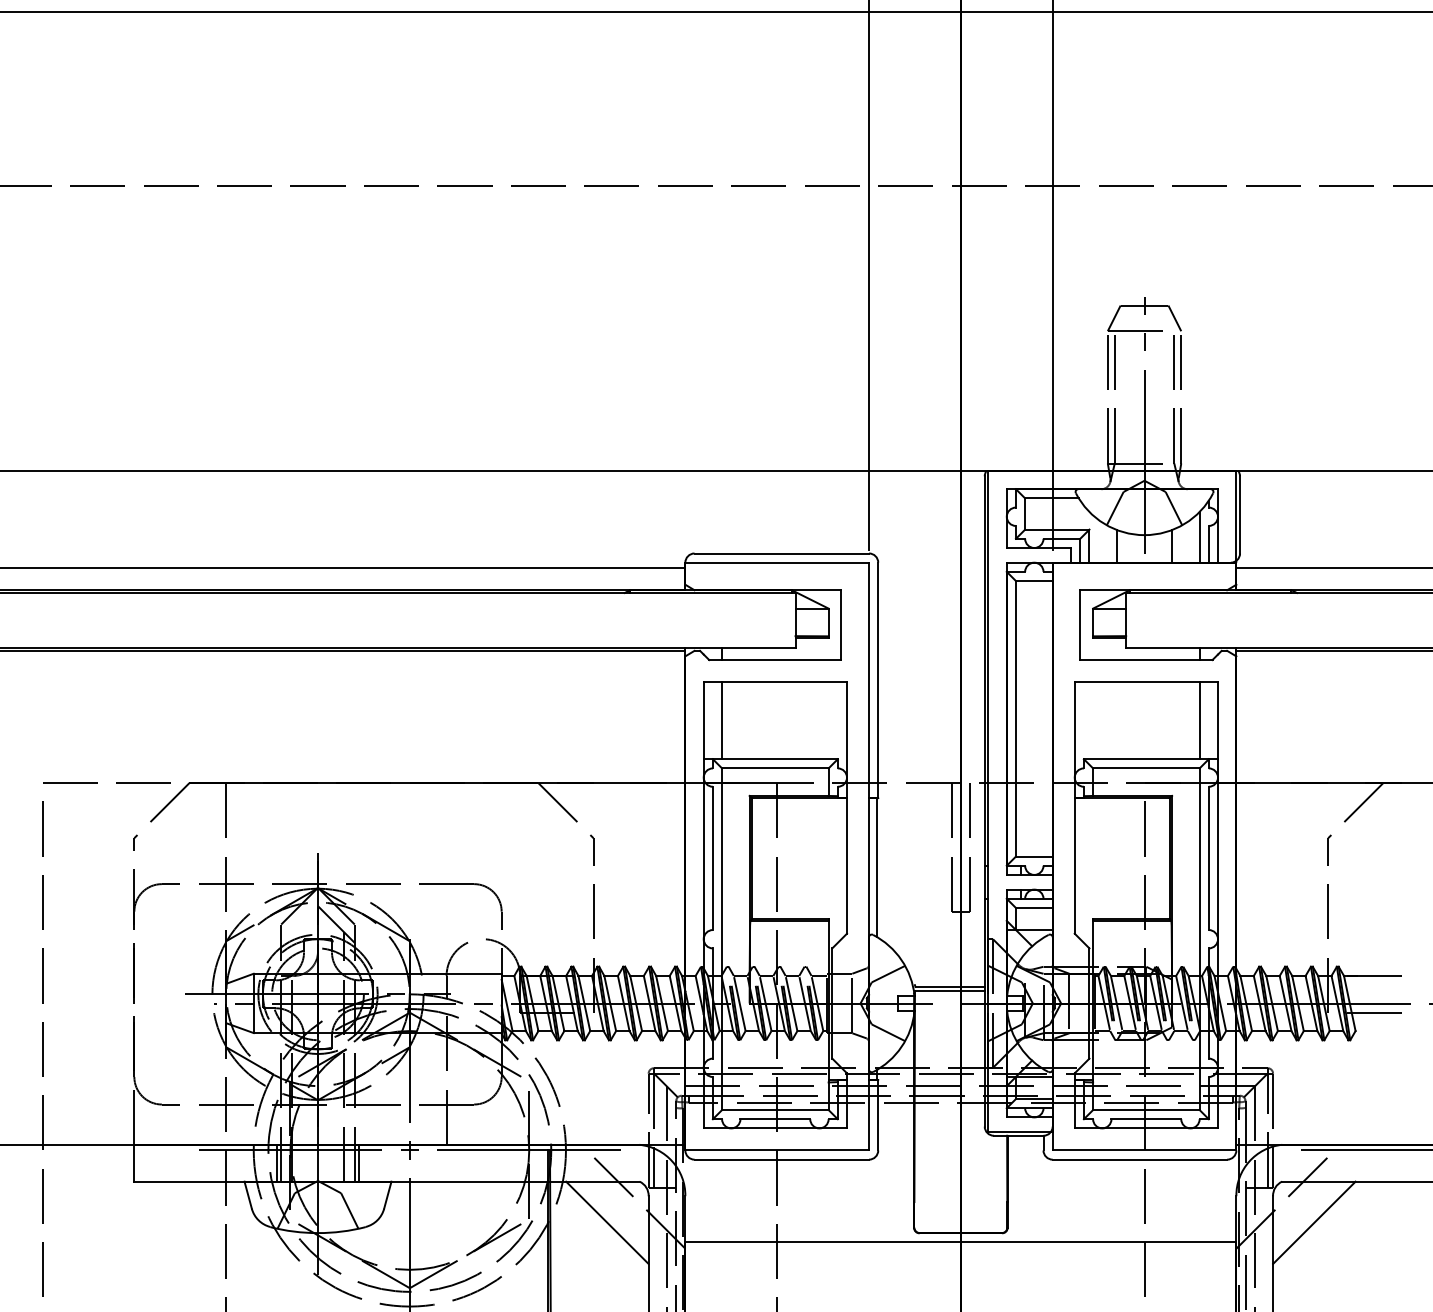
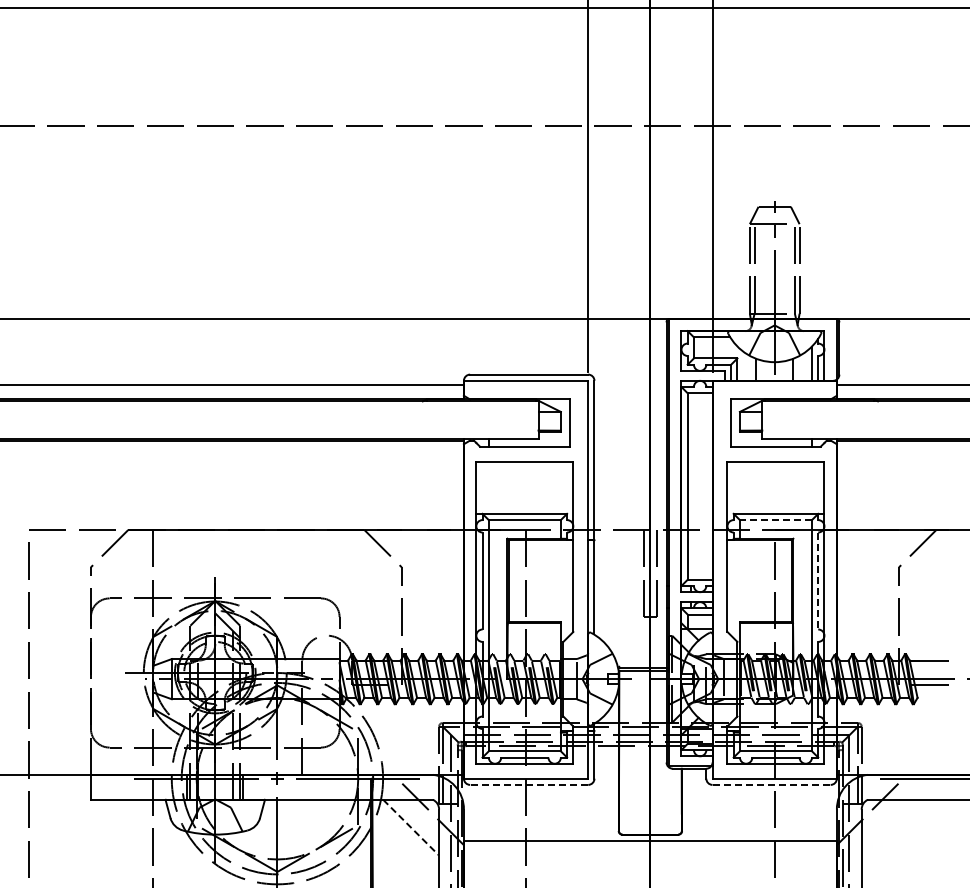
line: (721, 720) -> (488, 487), removed
line: (1200, 720) -> (812, 487), removed
line: (1145, 769) -> (775, 520), solid -> dashed
line: (1209, 859) -> (818, 581), solid -> dashed
line: (780, 1159) -> (528, 784), solid -> dashed
line: (1141, 1159) -> (772, 784), solid -> dashed
line: (1314, 1222) -> (889, 827), removed
line: (607, 1224) -> (411, 828), solid -> dashed

